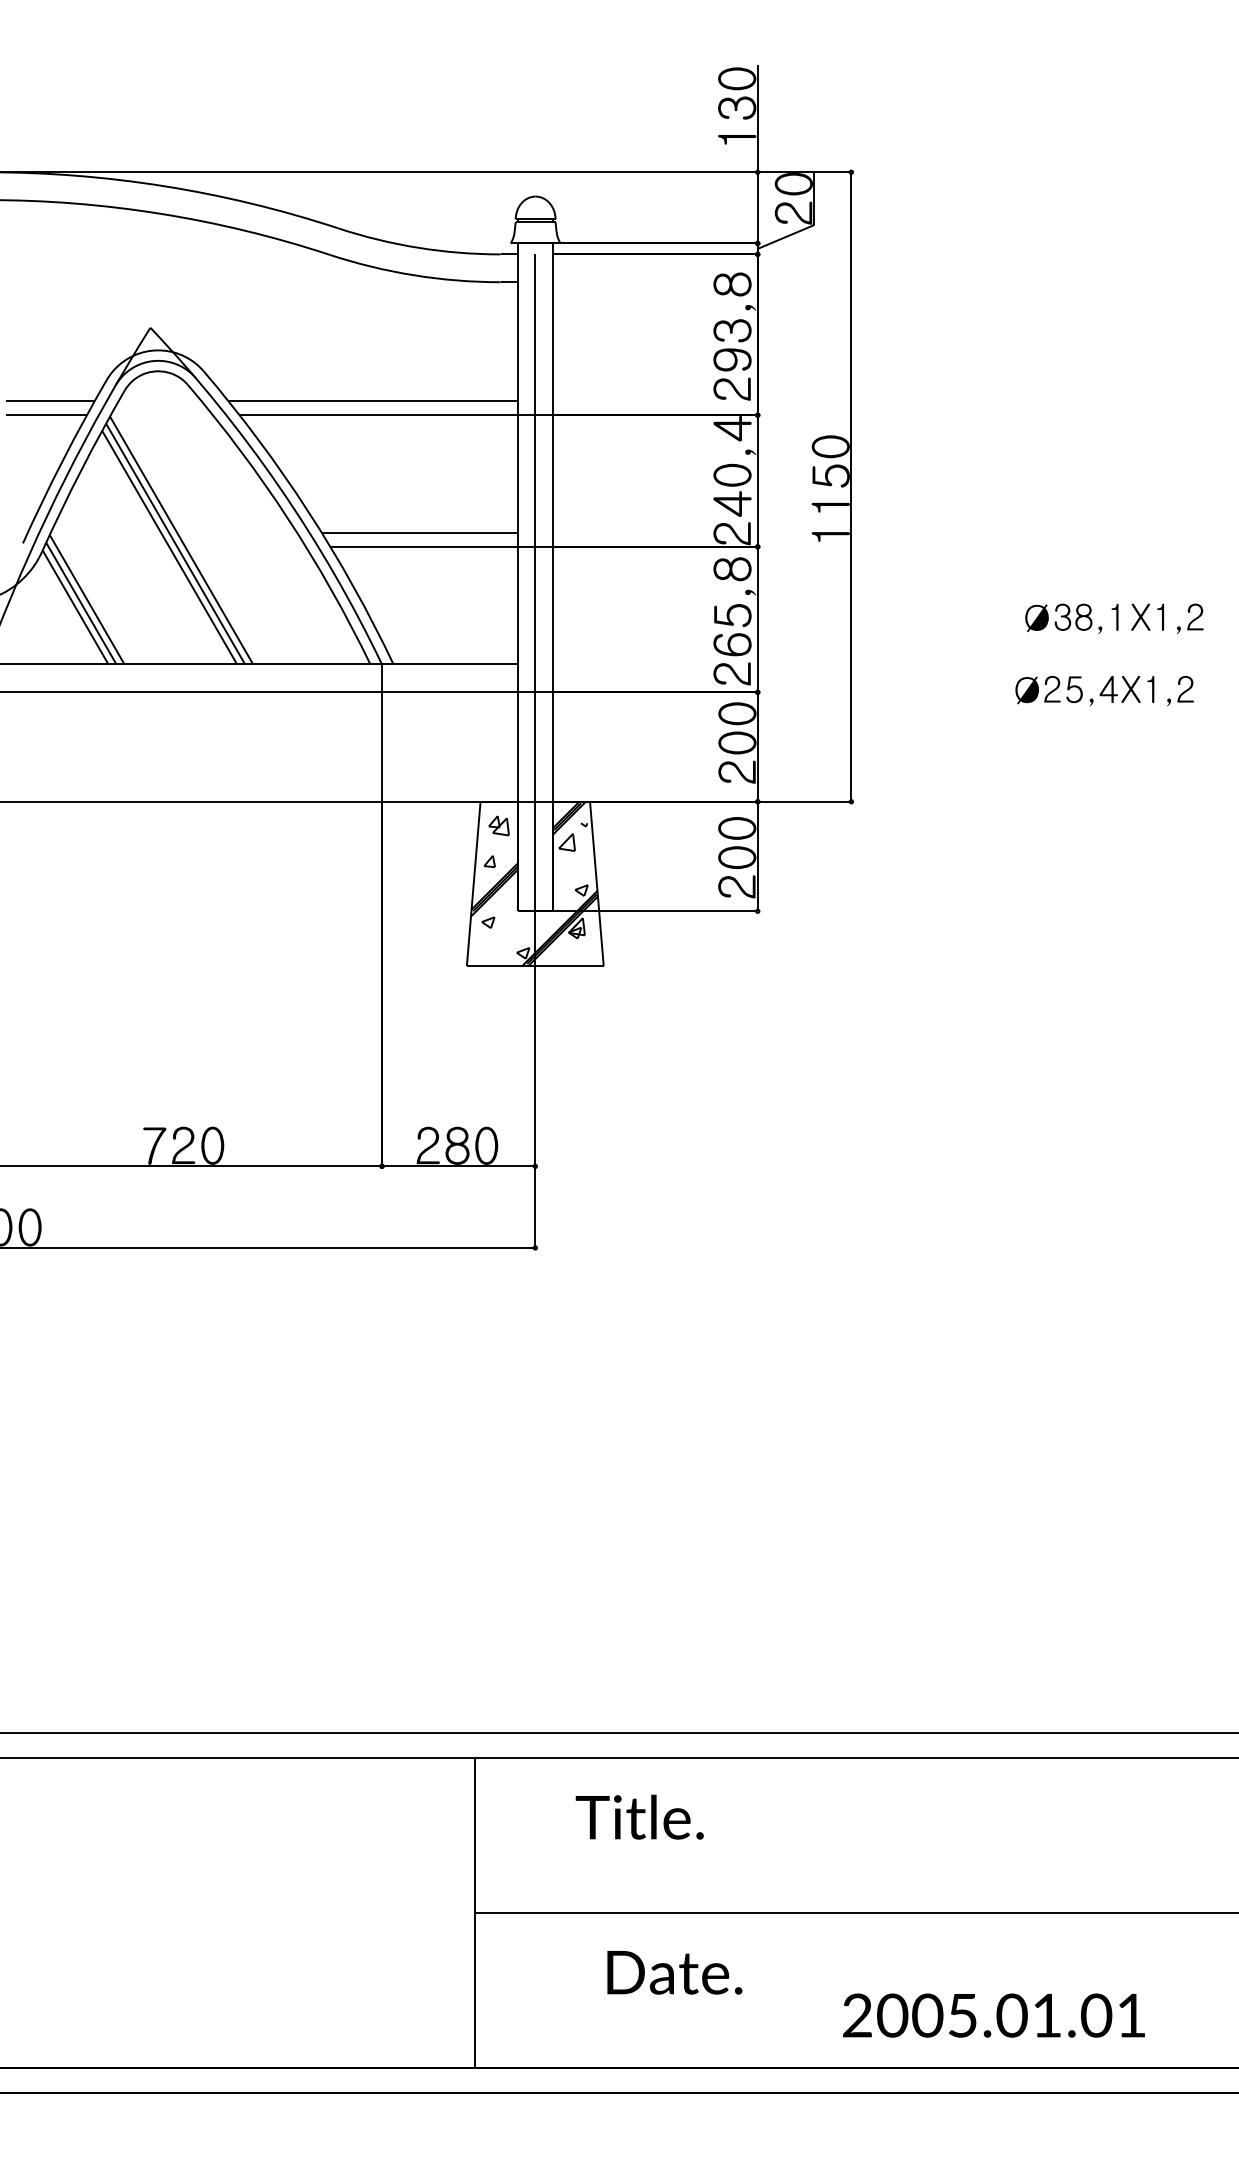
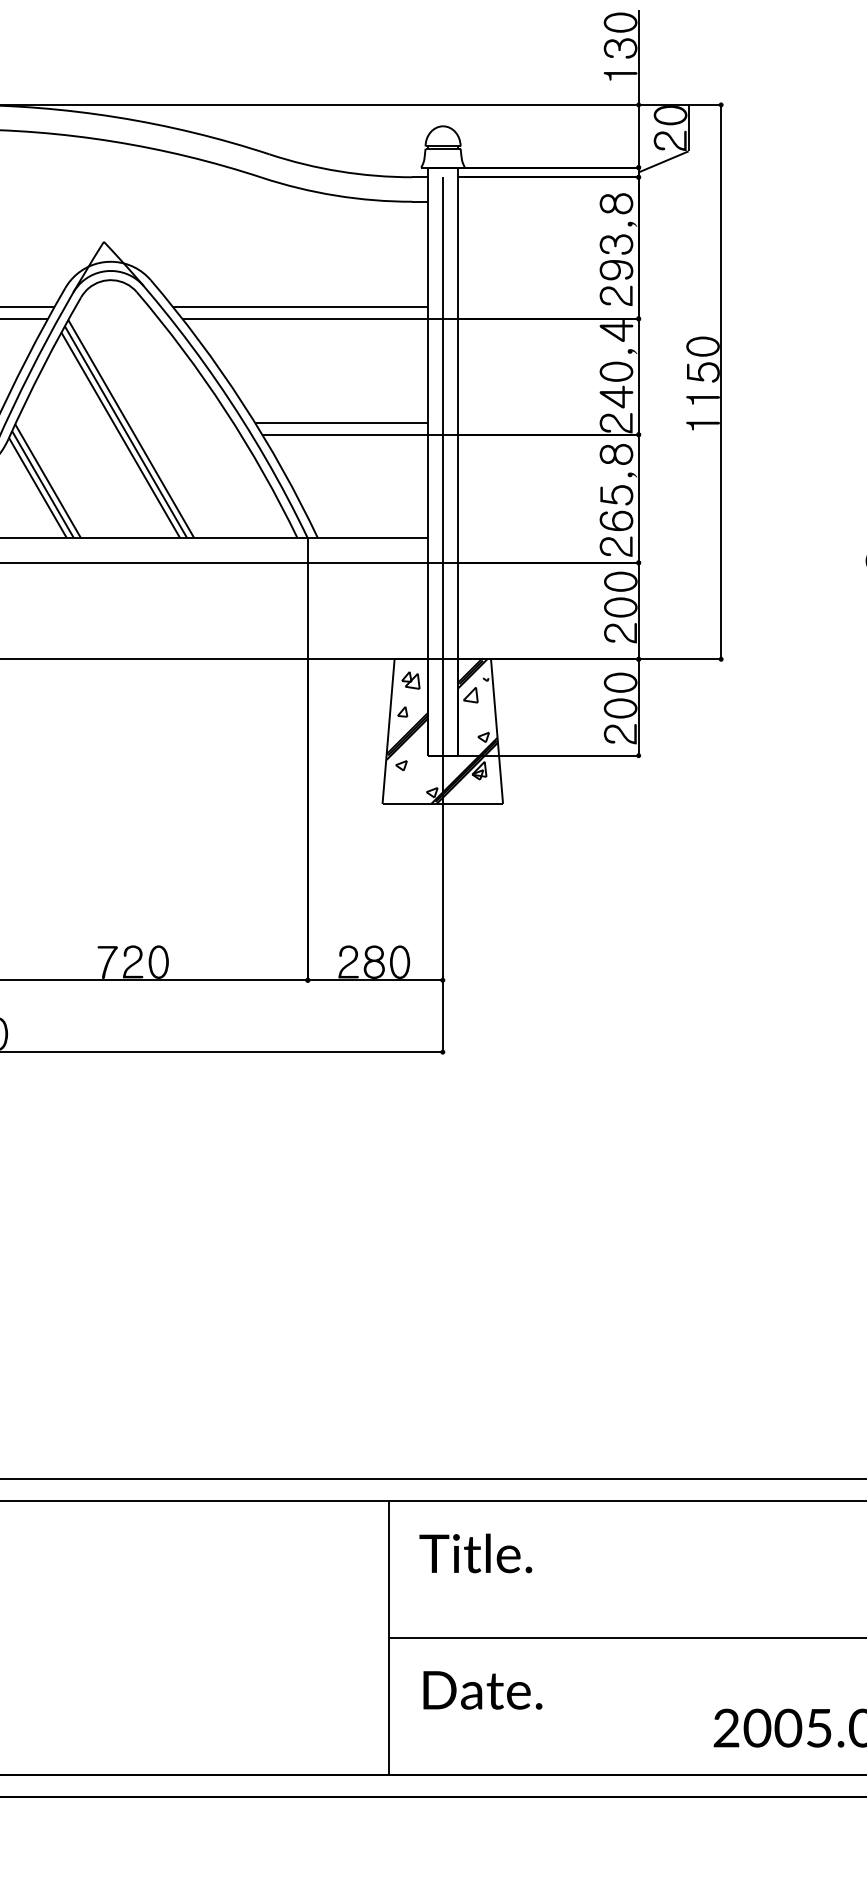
text: (639, 1816) -> (475, 1552), moved
text: (674, 1972) -> (482, 1690), moved

